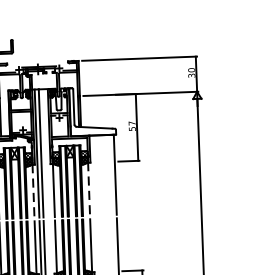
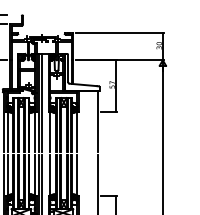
line: (89, 188) -> (77, 131), dashed -> solid
line: (33, 190) -> (34, 131), dashed -> solid

